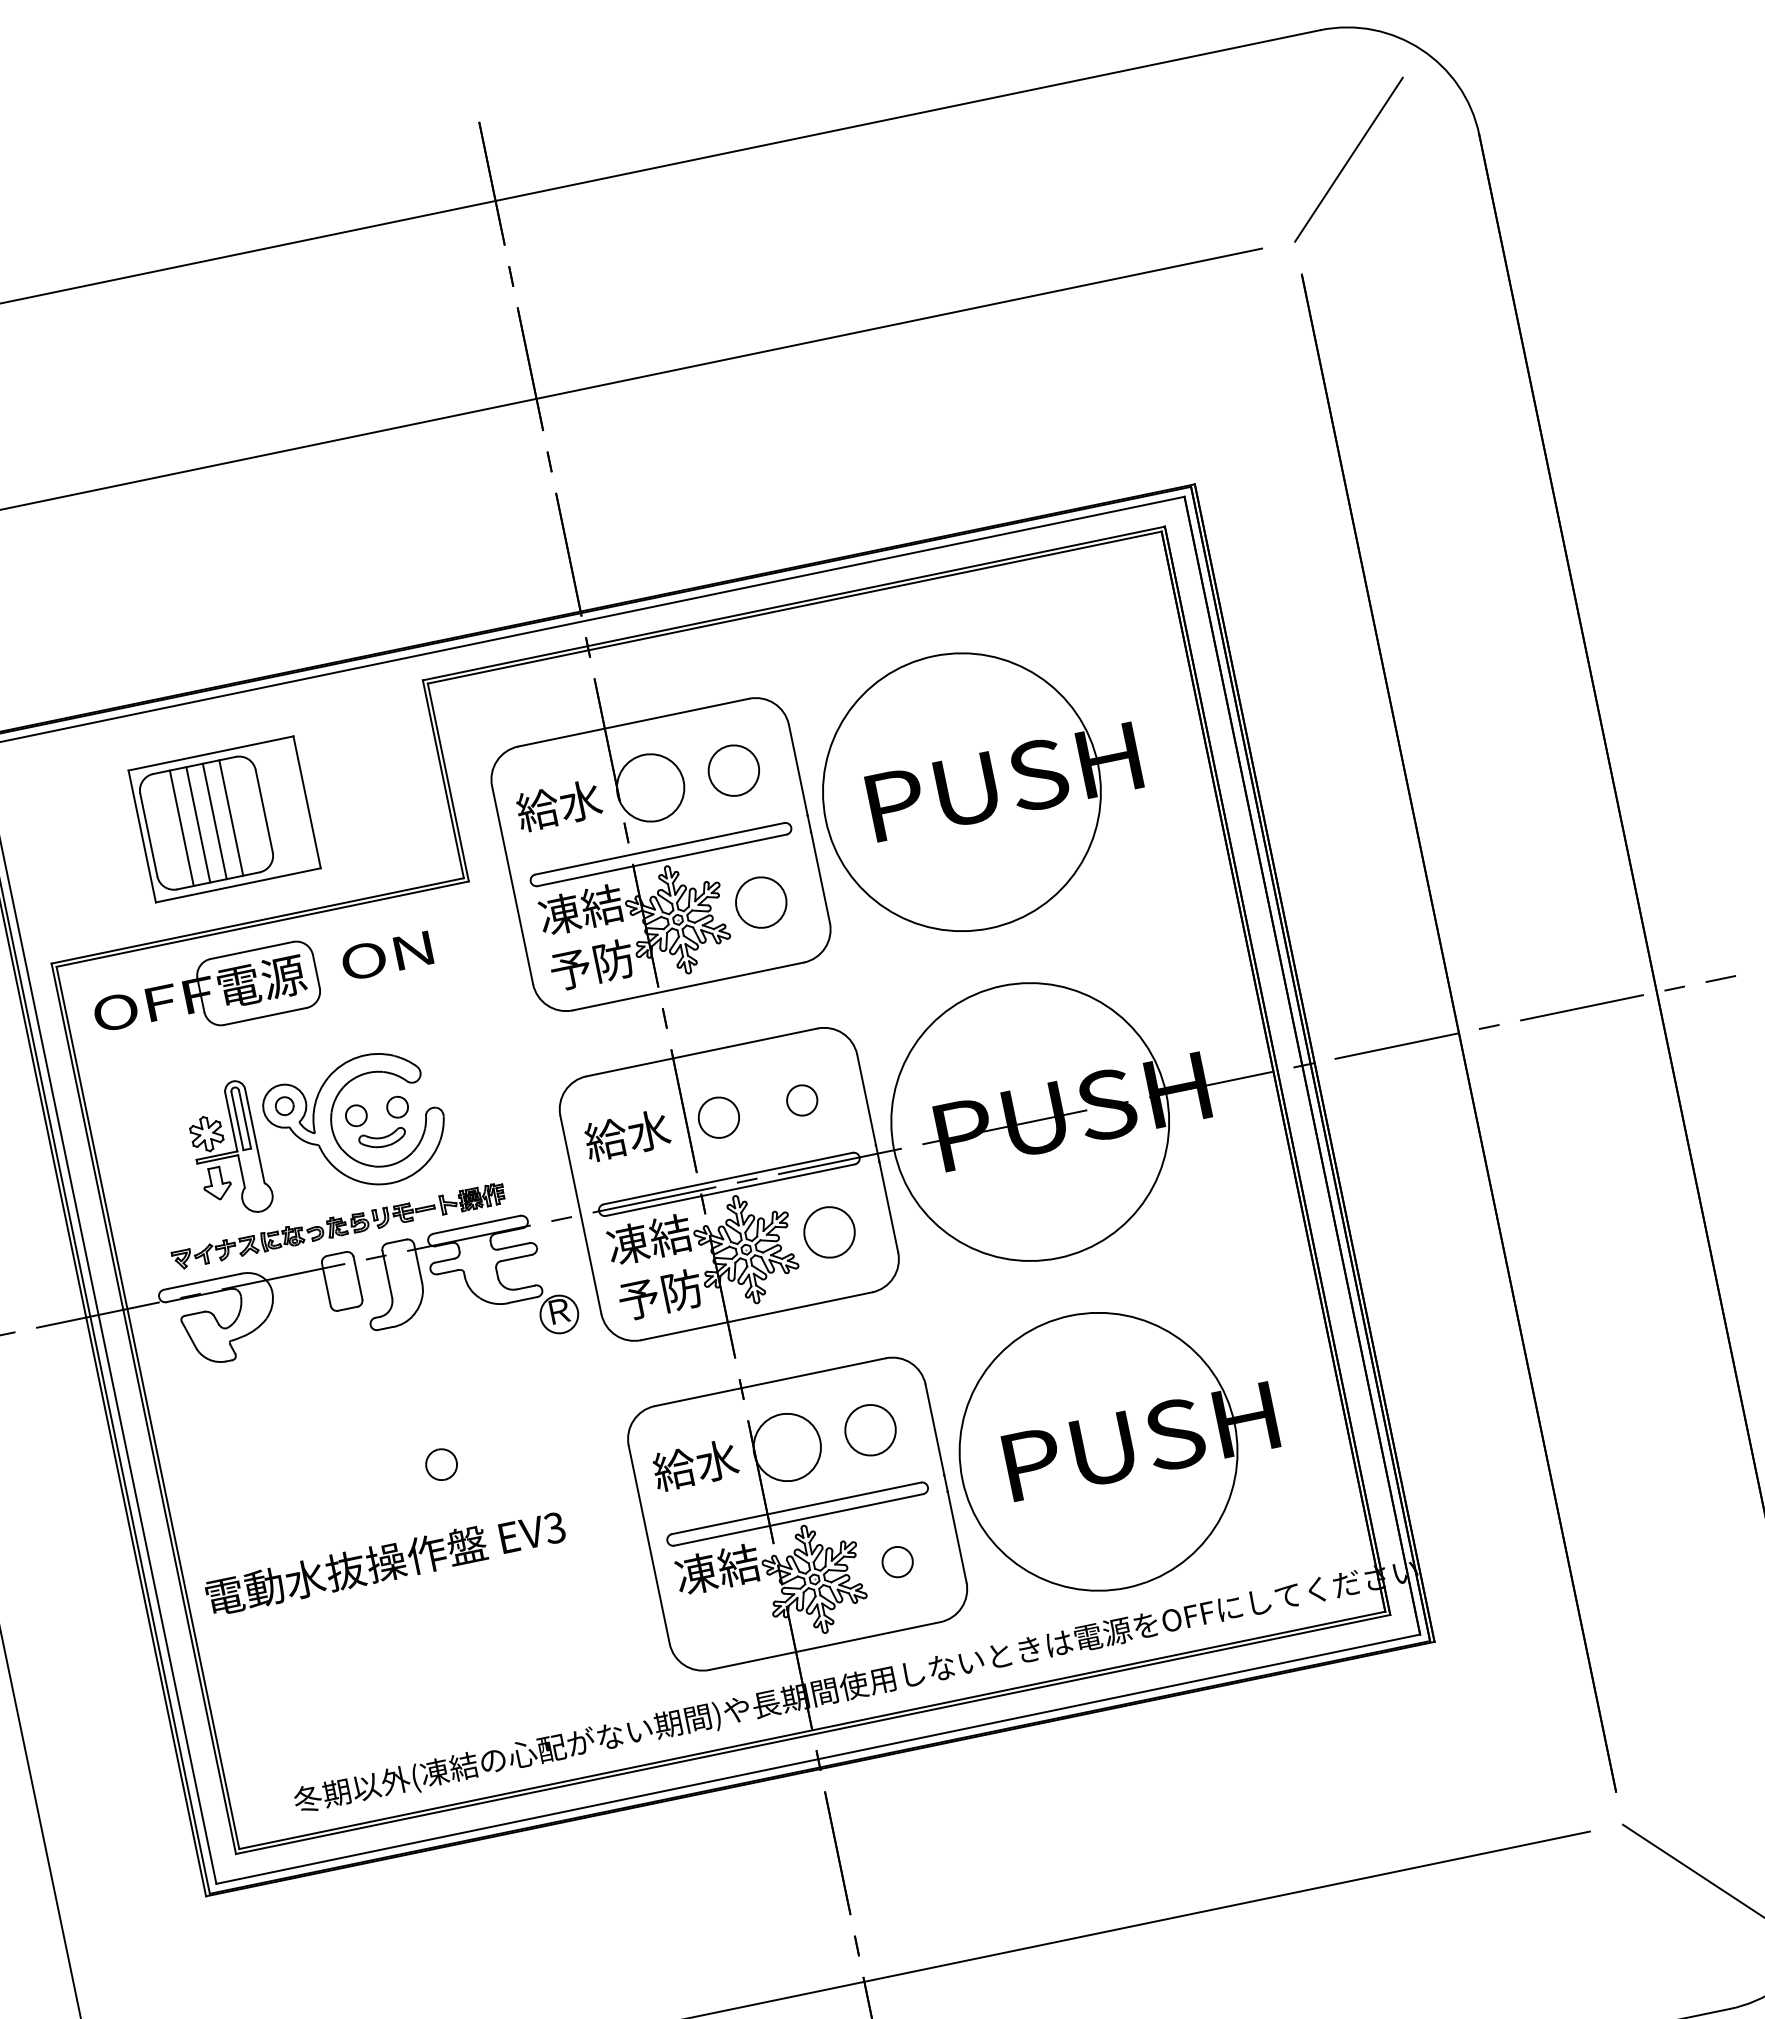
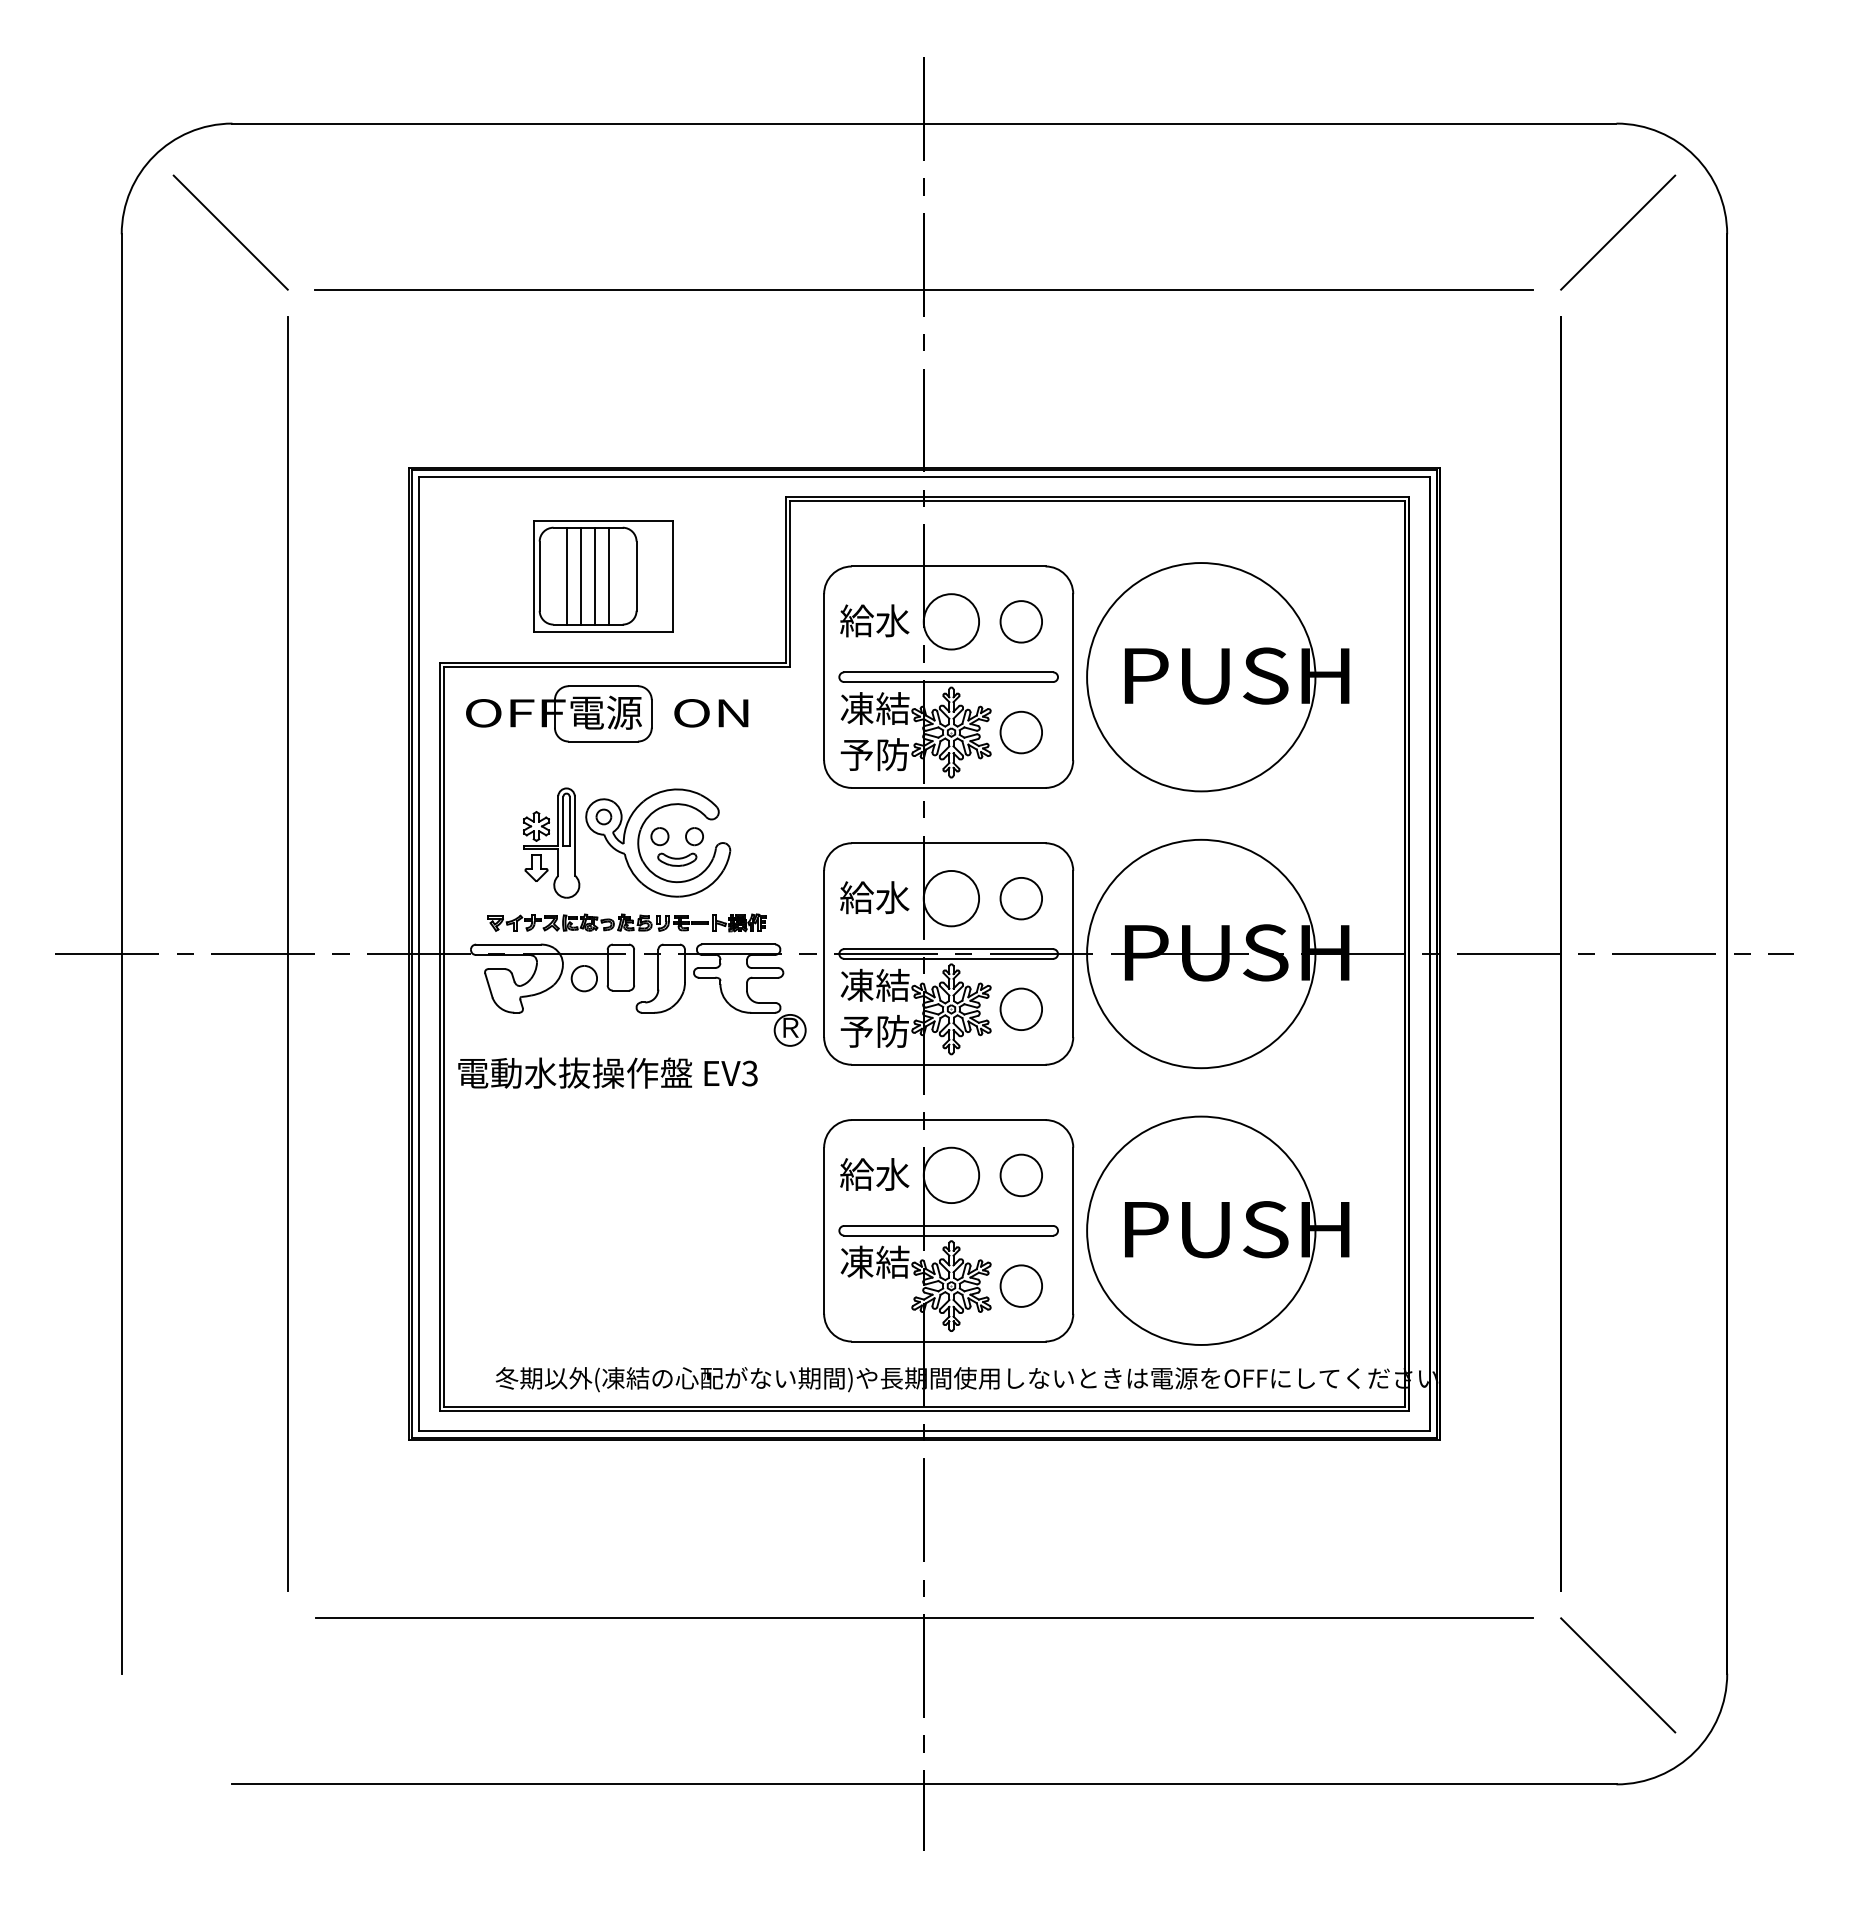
circle: (802, 1100) -> (1021, 898), size x1.67
circle: (718, 1117) -> (951, 898), size x1.67
part: (440, 1464) -> (583, 978), moved
text: (384, 1561) -> (607, 1072), moved
circle: (896, 1561) -> (1020, 1285), size x1.67

